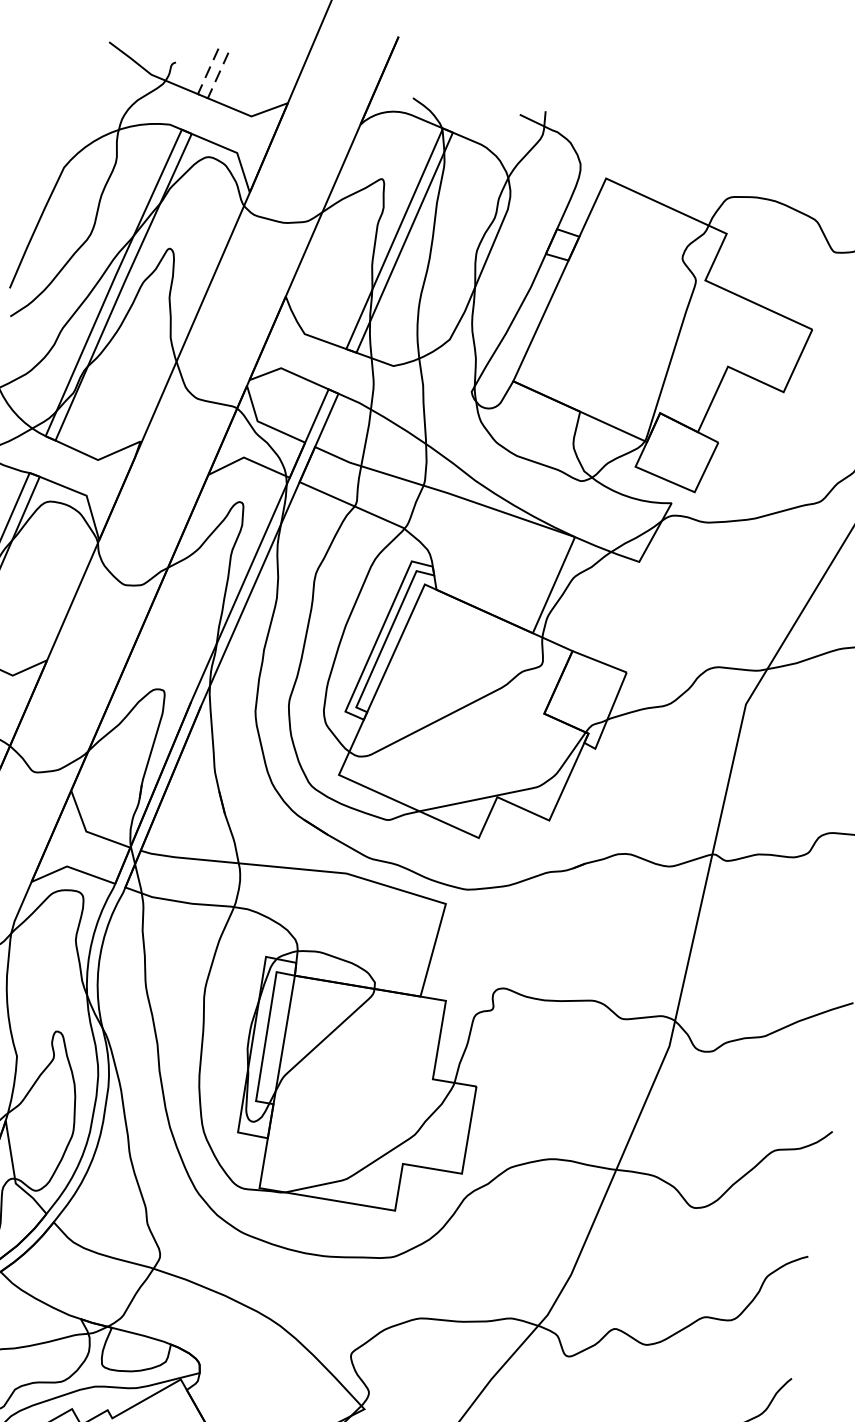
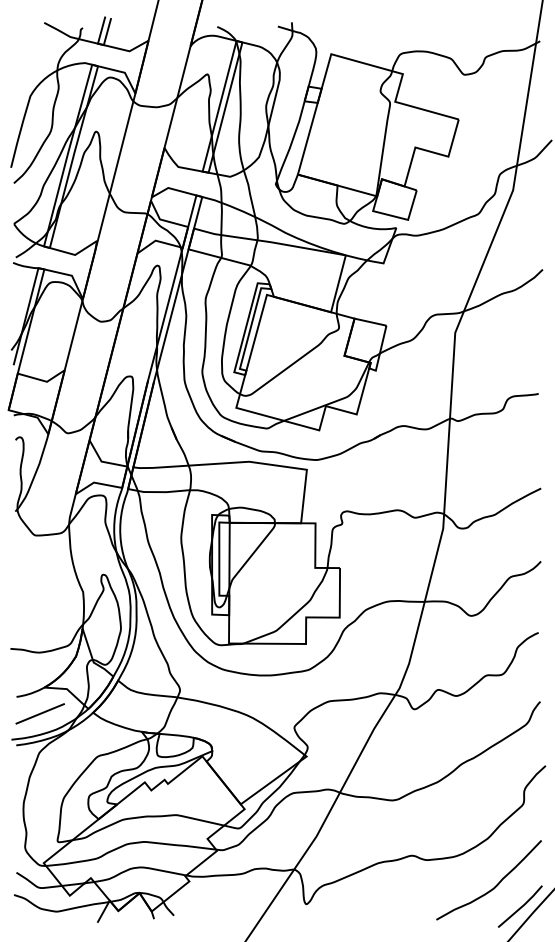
line: (202, 96) -> (100, 44), dashed -> solid

